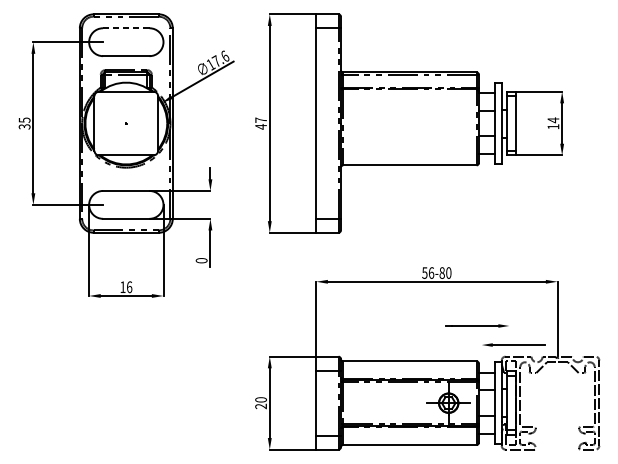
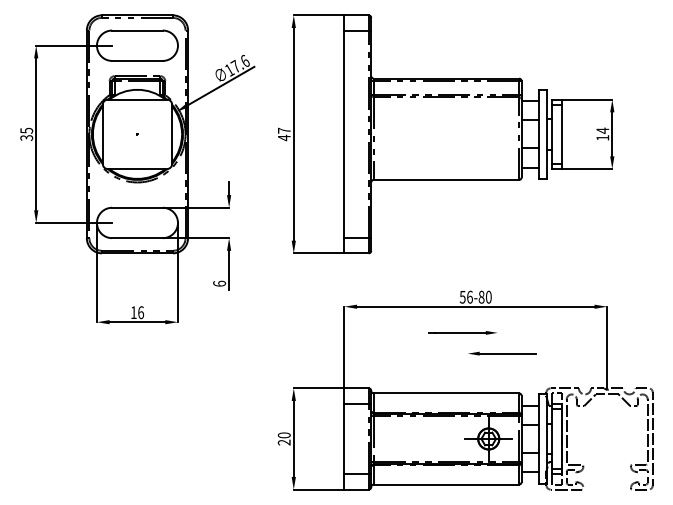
line: (125, 28) -> (136, 30), dashed -> solid
text: (201, 260) -> (219, 283), 0 -> 6
part: (492, 343) -> (479, 351), moved

